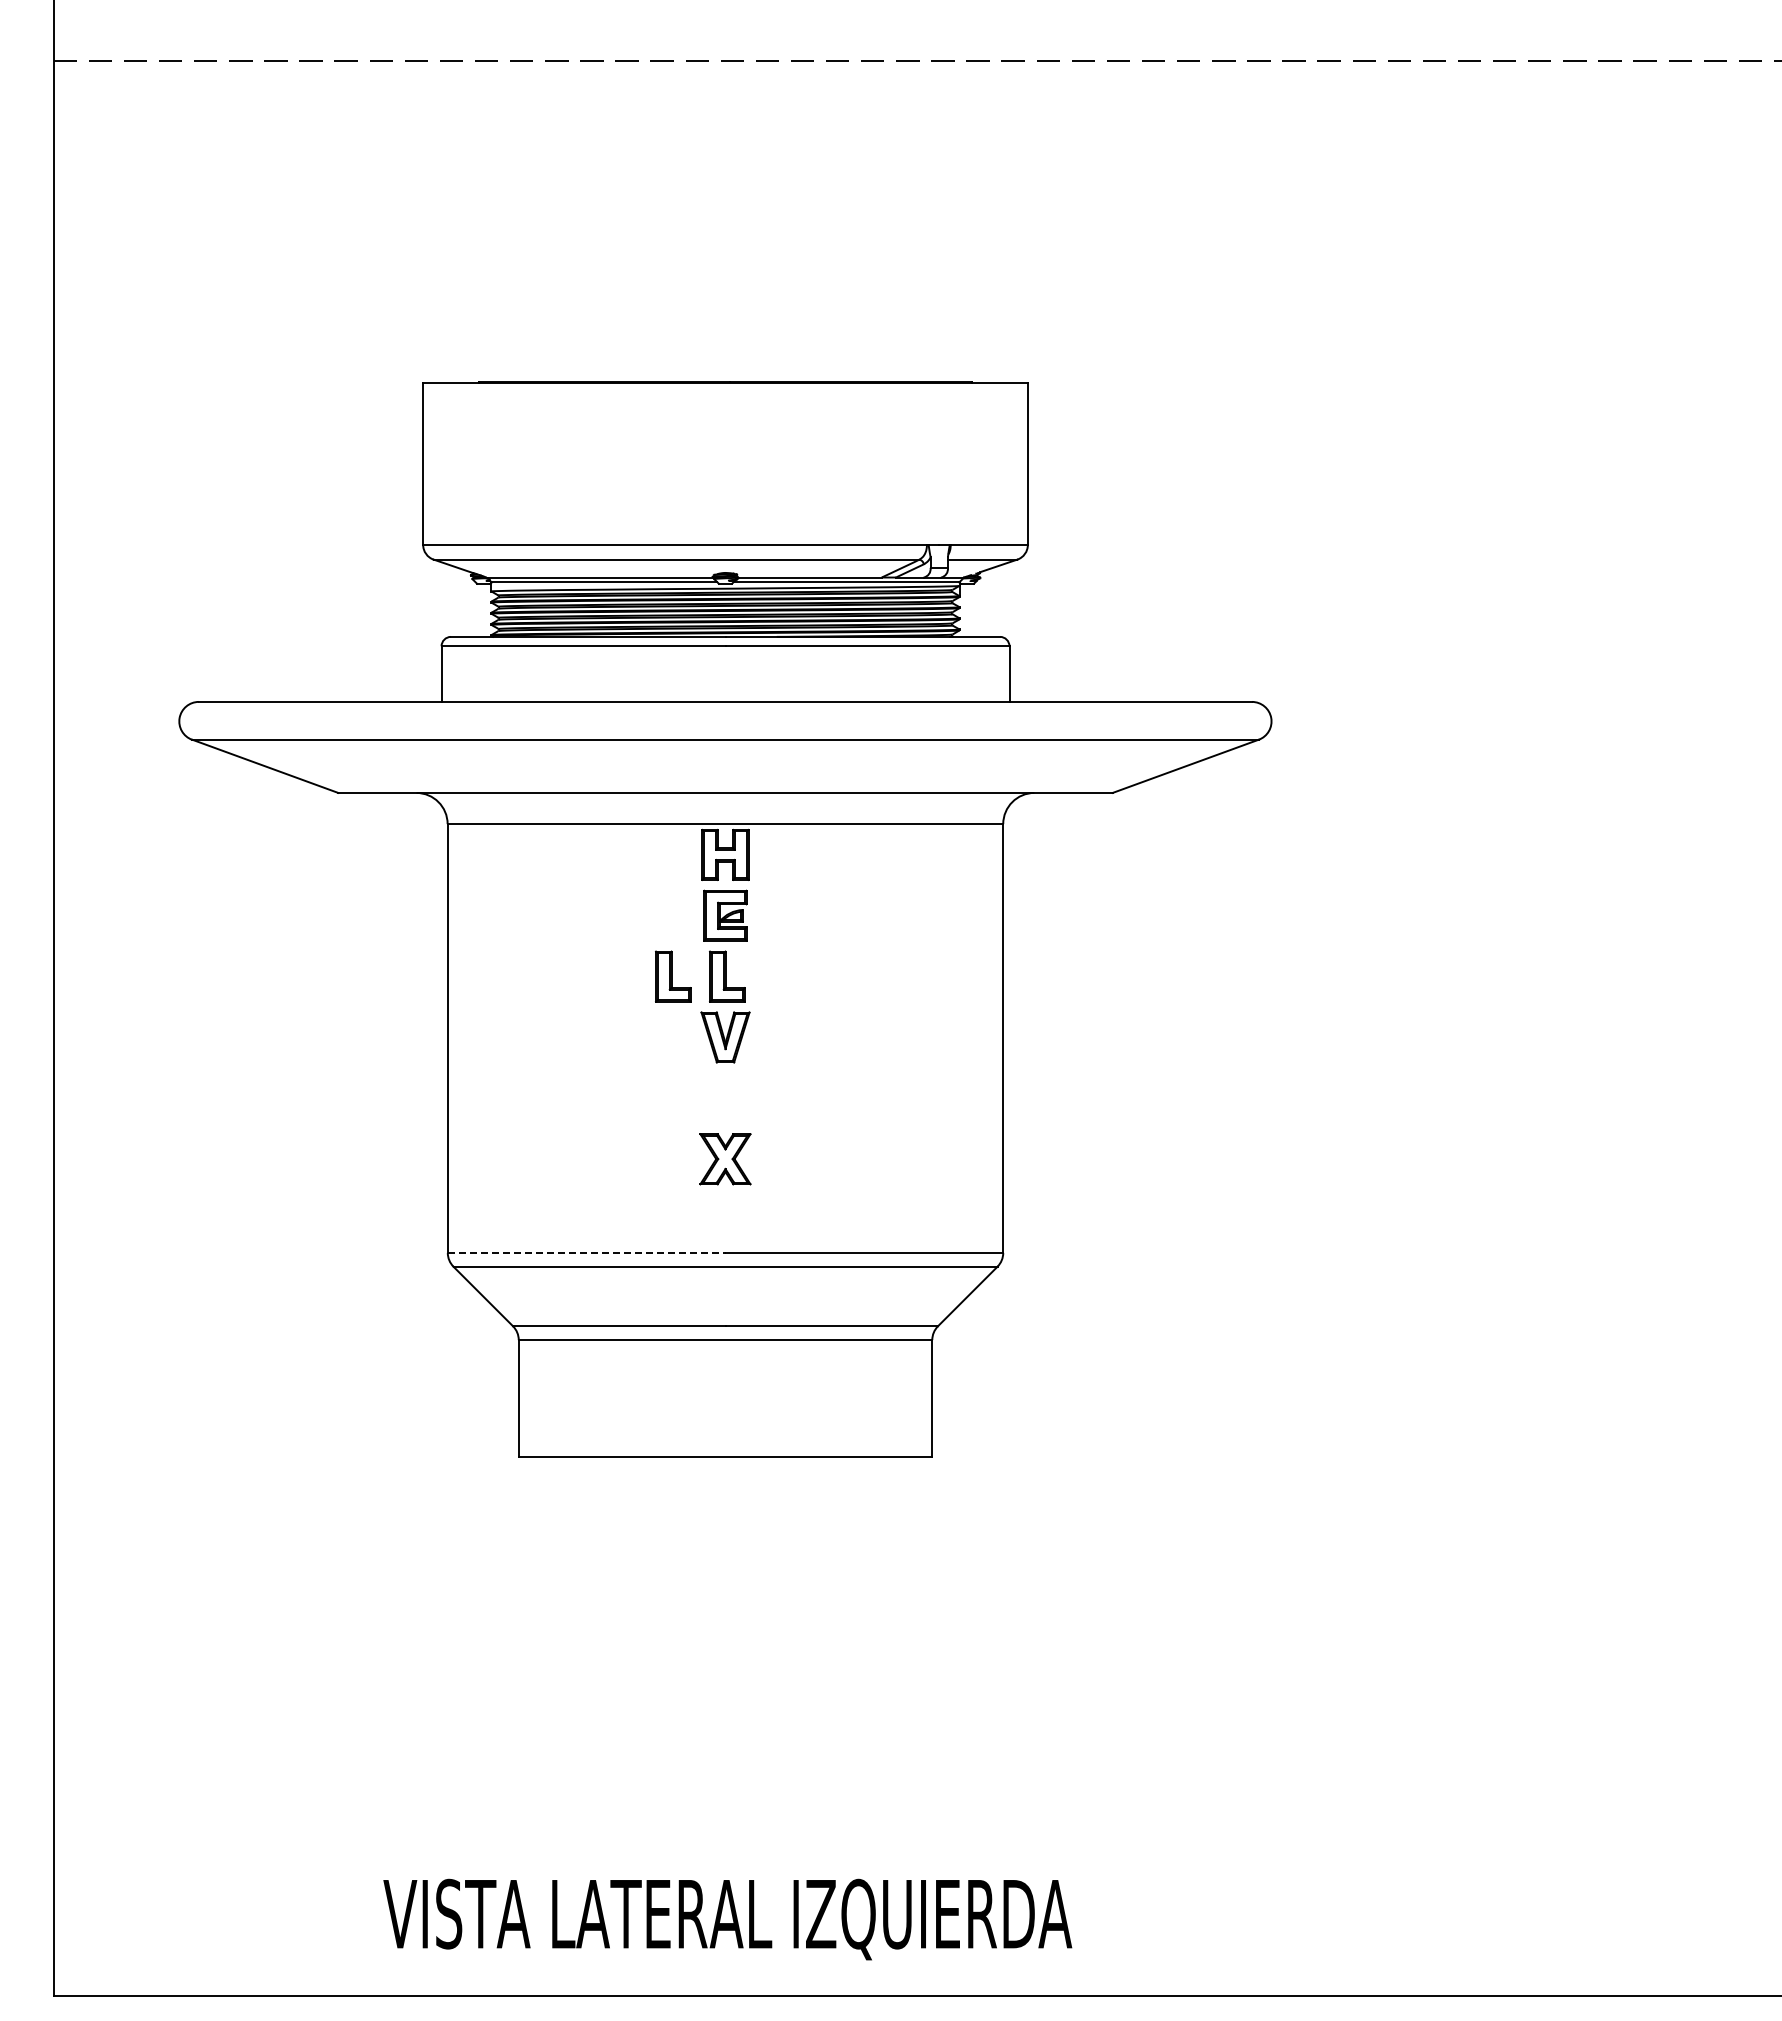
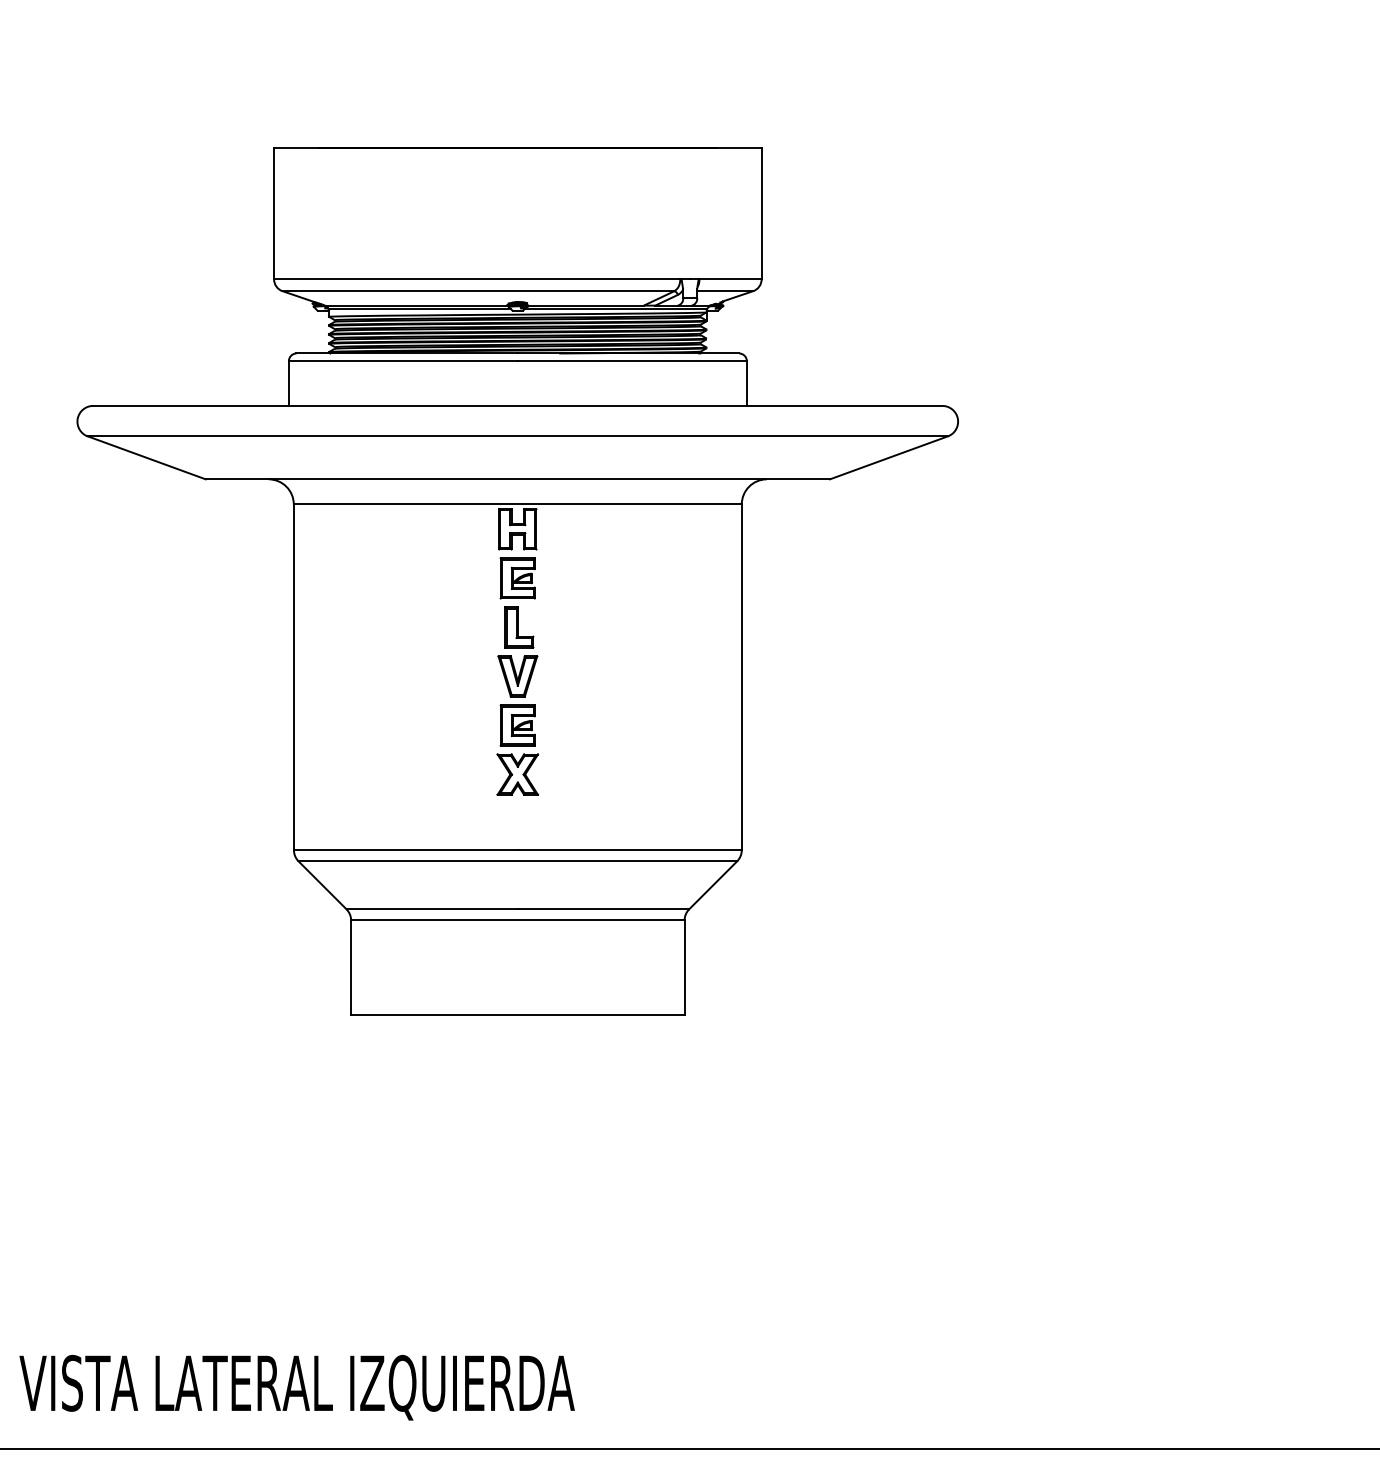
part: (673, 976) -> (475, 627), removed
part: (725, 1098) -> (517, 725), added
line: (586, 1252) -> (405, 849), dashed -> solid
text: (727, 1919) -> (296, 1387), moved

